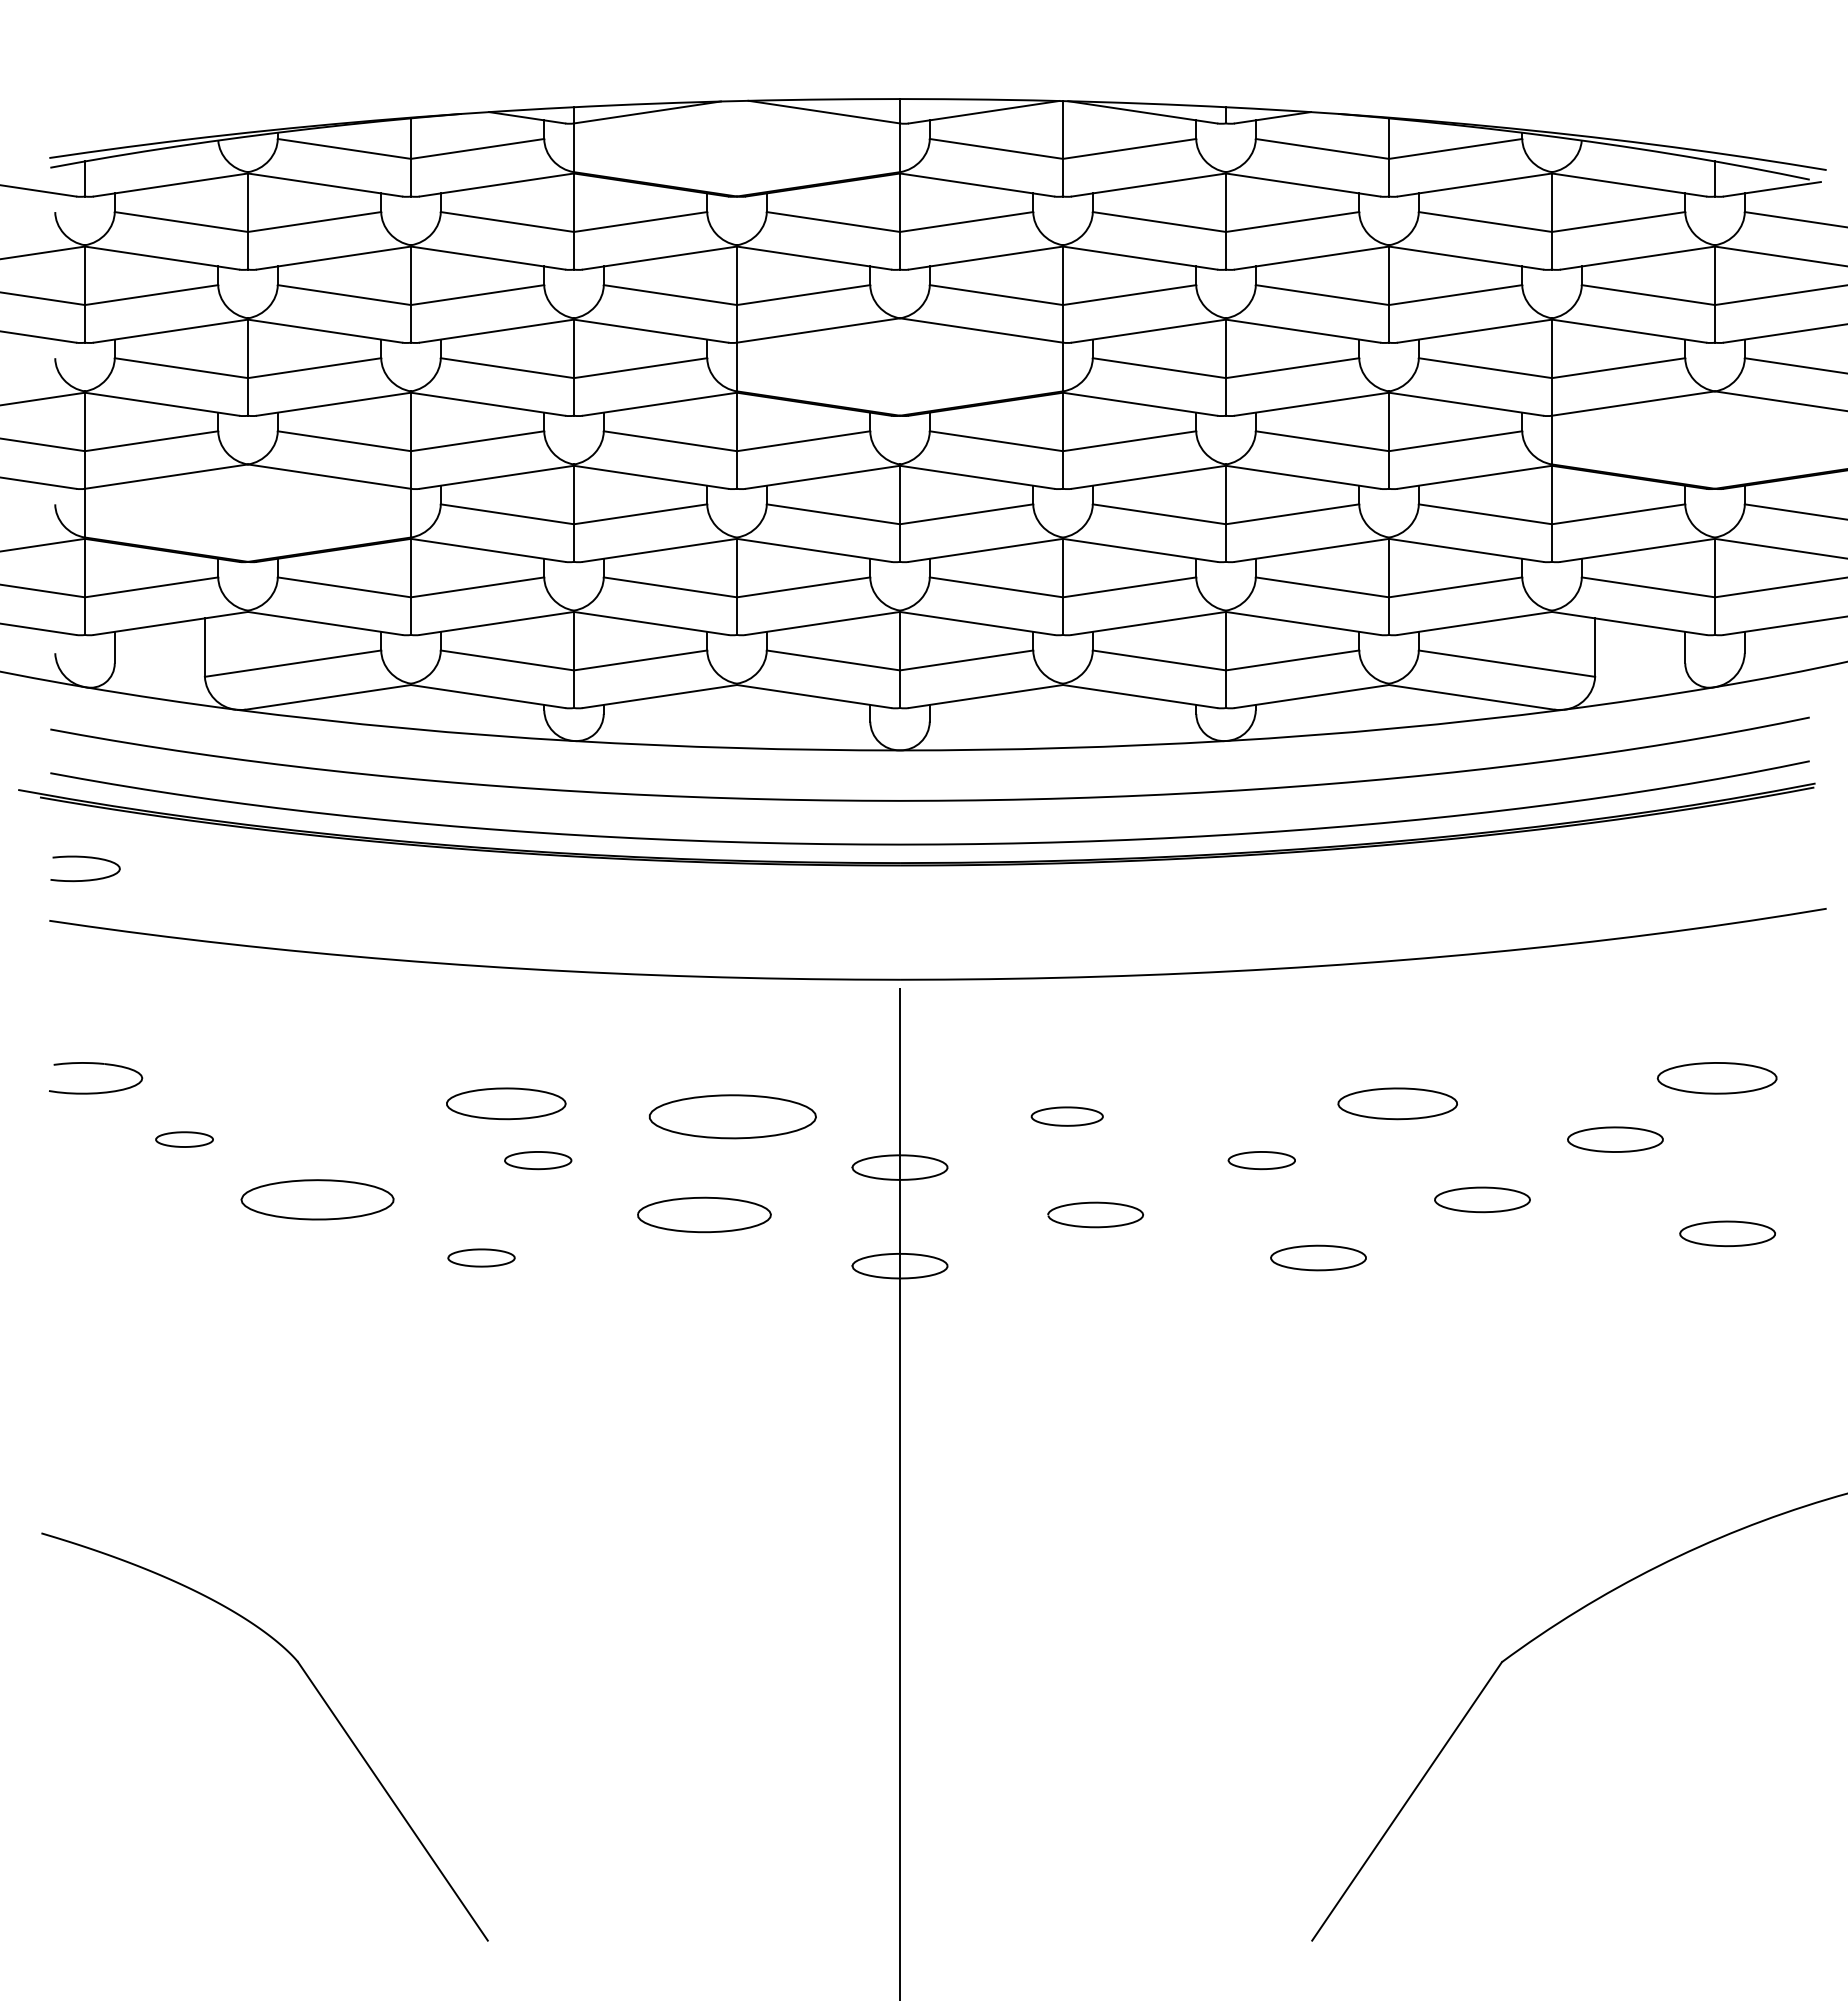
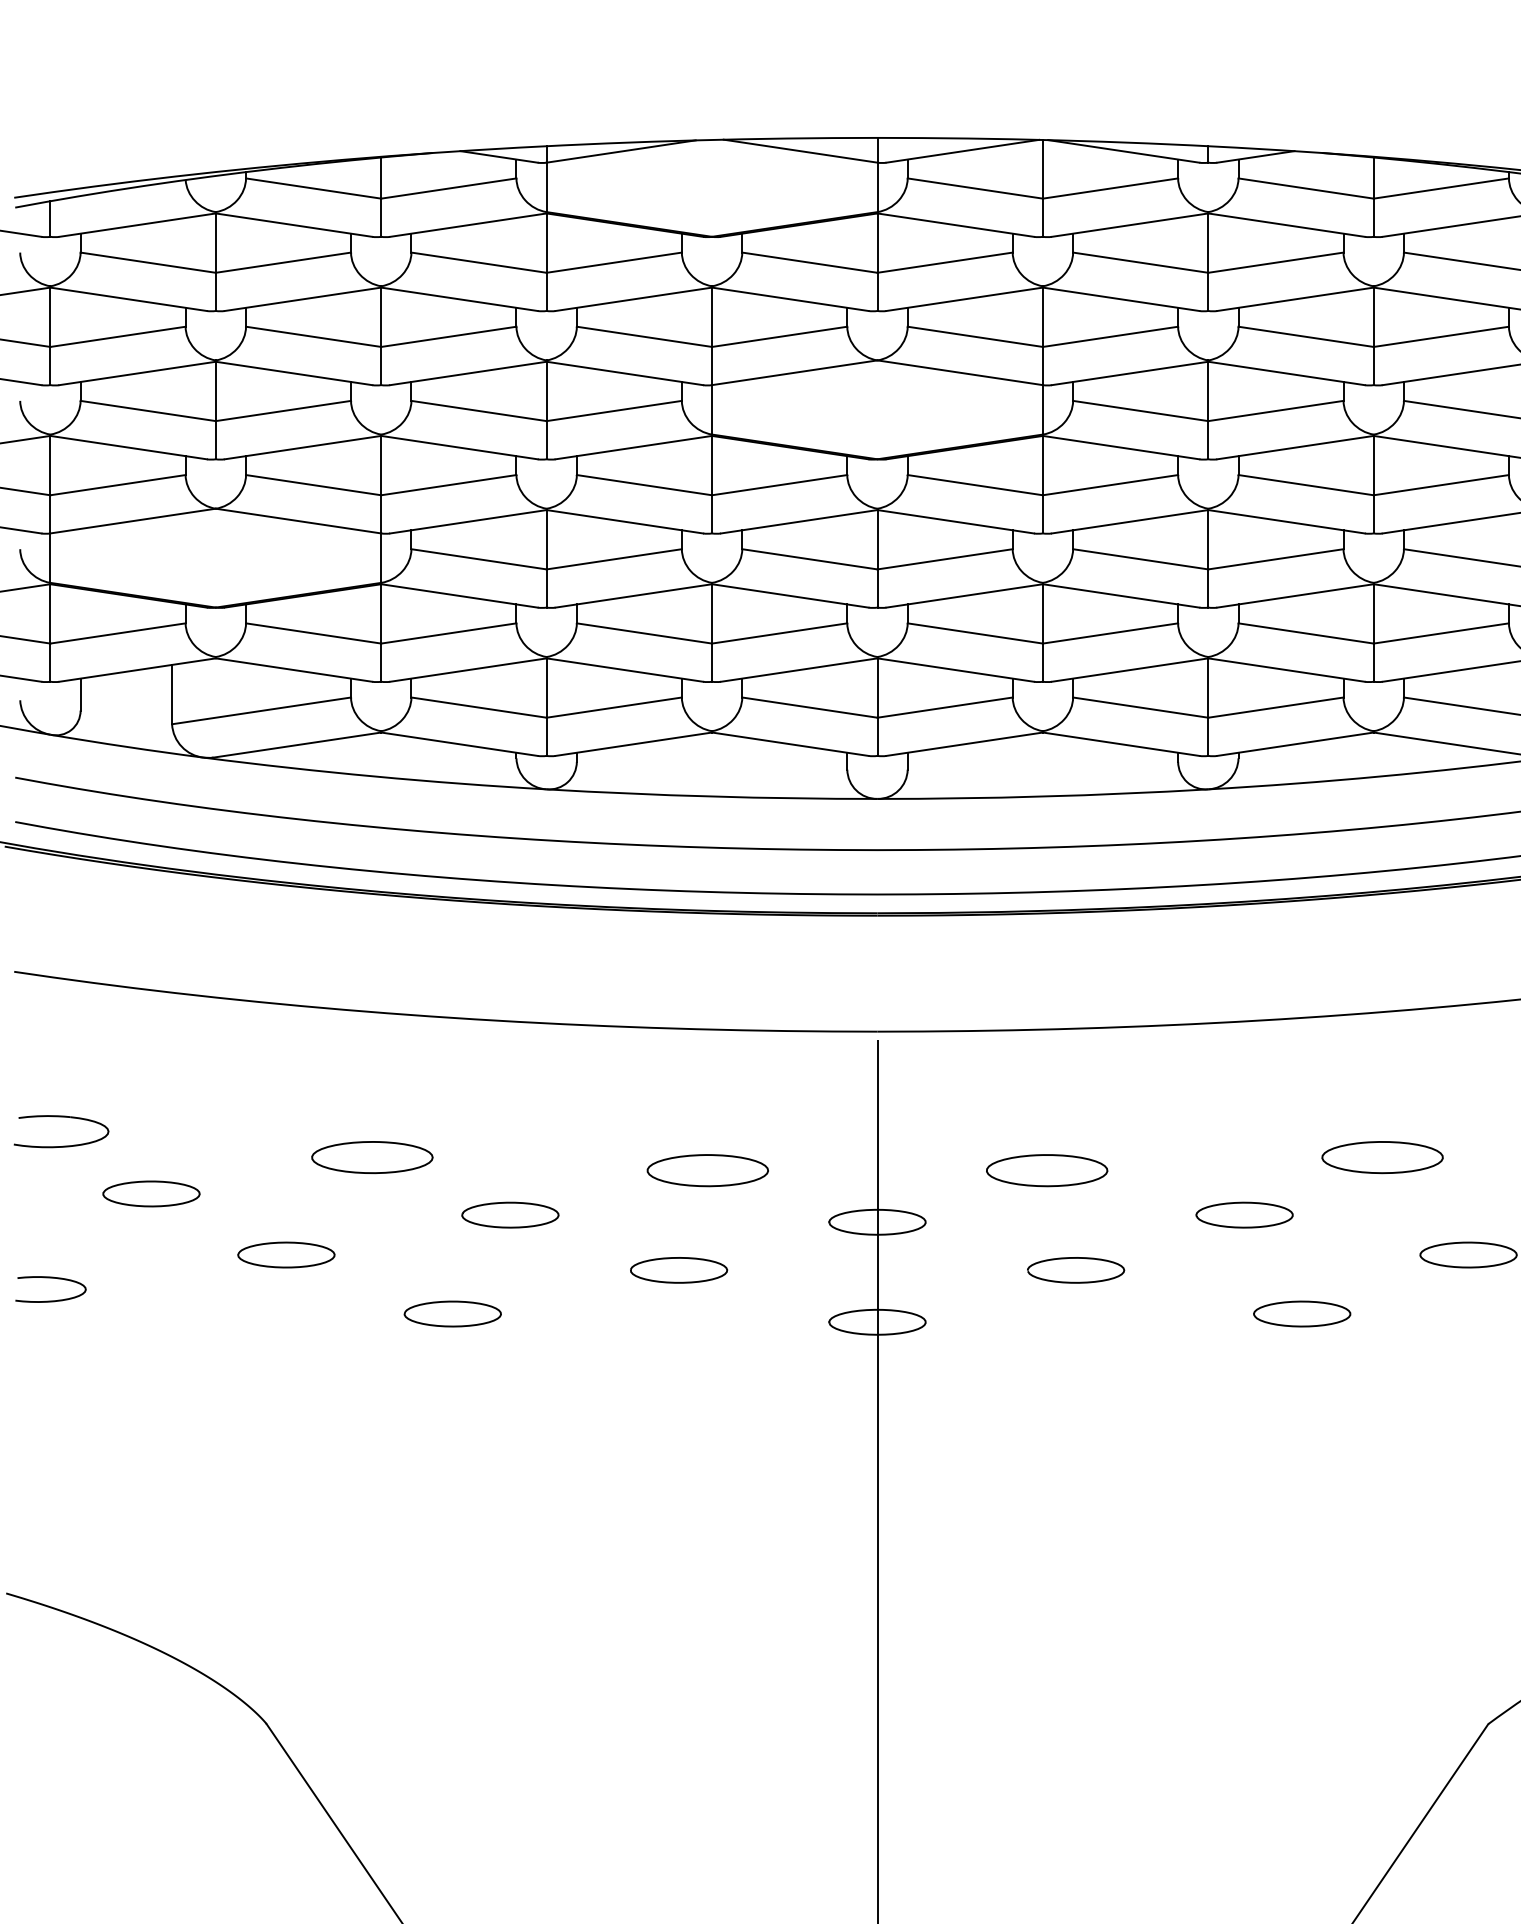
curve: (87, 858) -> (52, 1279), moved
part: (506, 1103) -> (372, 1157), moved
part: (732, 1116) -> (707, 1170), size x0.71
part: (1067, 1116) -> (1047, 1170), size x1.67
part: (184, 1139) -> (151, 1193), size x1.67
part: (537, 1160) -> (509, 1215), size x1.43
part: (1261, 1160) -> (1244, 1215), size x1.43
part: (317, 1199) -> (286, 1254), size x0.62
part: (704, 1214) -> (679, 1269), size x0.71
part: (481, 1257) -> (452, 1313), size x1.43

